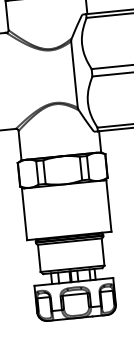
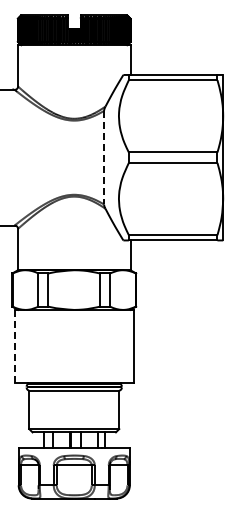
line: (74, 74) -> (104, 157), solid -> dashed
line: (24, 214) -> (14, 346), solid -> dashed

